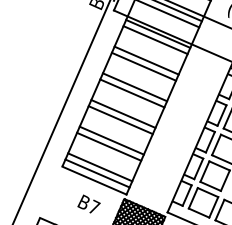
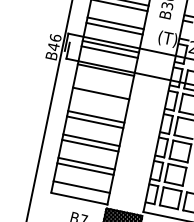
line: (155, 39) -> (104, 75), removed
line: (143, 66) -> (99, 98), removed
line: (97, 173) -> (80, 192), removed

